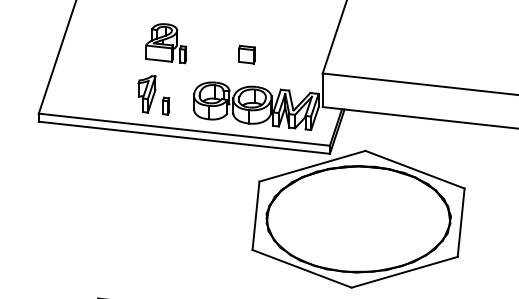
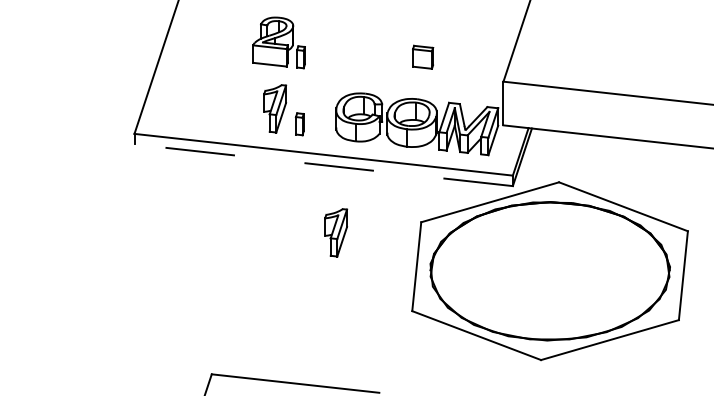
part: (165, 43) -> (278, 42), moved
part: (247, 54) -> (423, 56), moved
line: (184, 137) -> (323, 165), solid -> dashed
part: (194, 189) -> (336, 232), added

